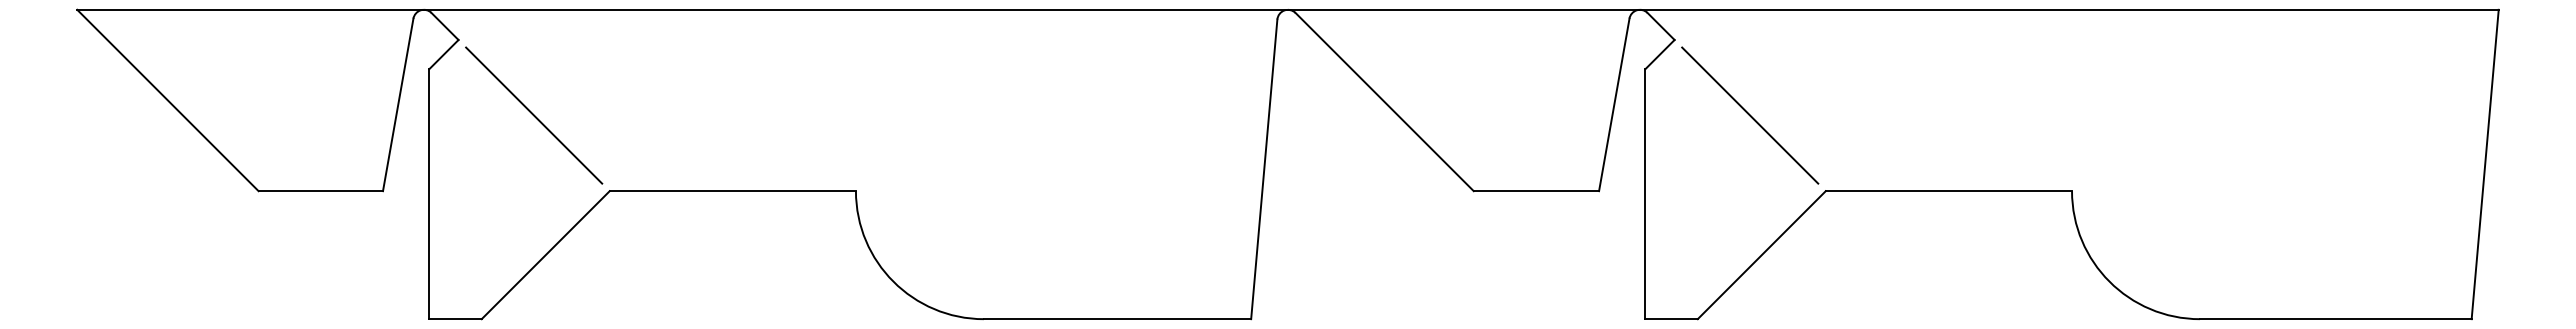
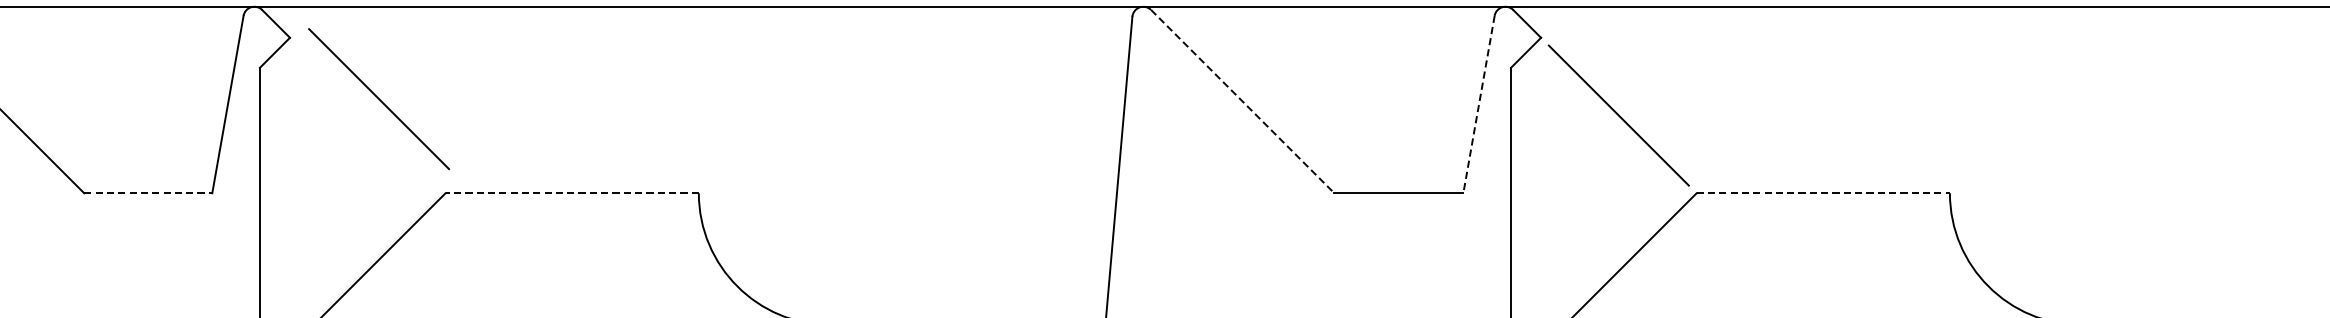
line: (1385, 102) -> (1243, 102), solid -> dashed
line: (1614, 104) -> (1479, 104), solid -> dashed
line: (534, 115) -> (379, 99), moved
line: (321, 191) -> (148, 193), solid -> dashed
line: (732, 191) -> (571, 193), solid -> dashed
line: (1949, 191) -> (1823, 193), solid -> dashed

